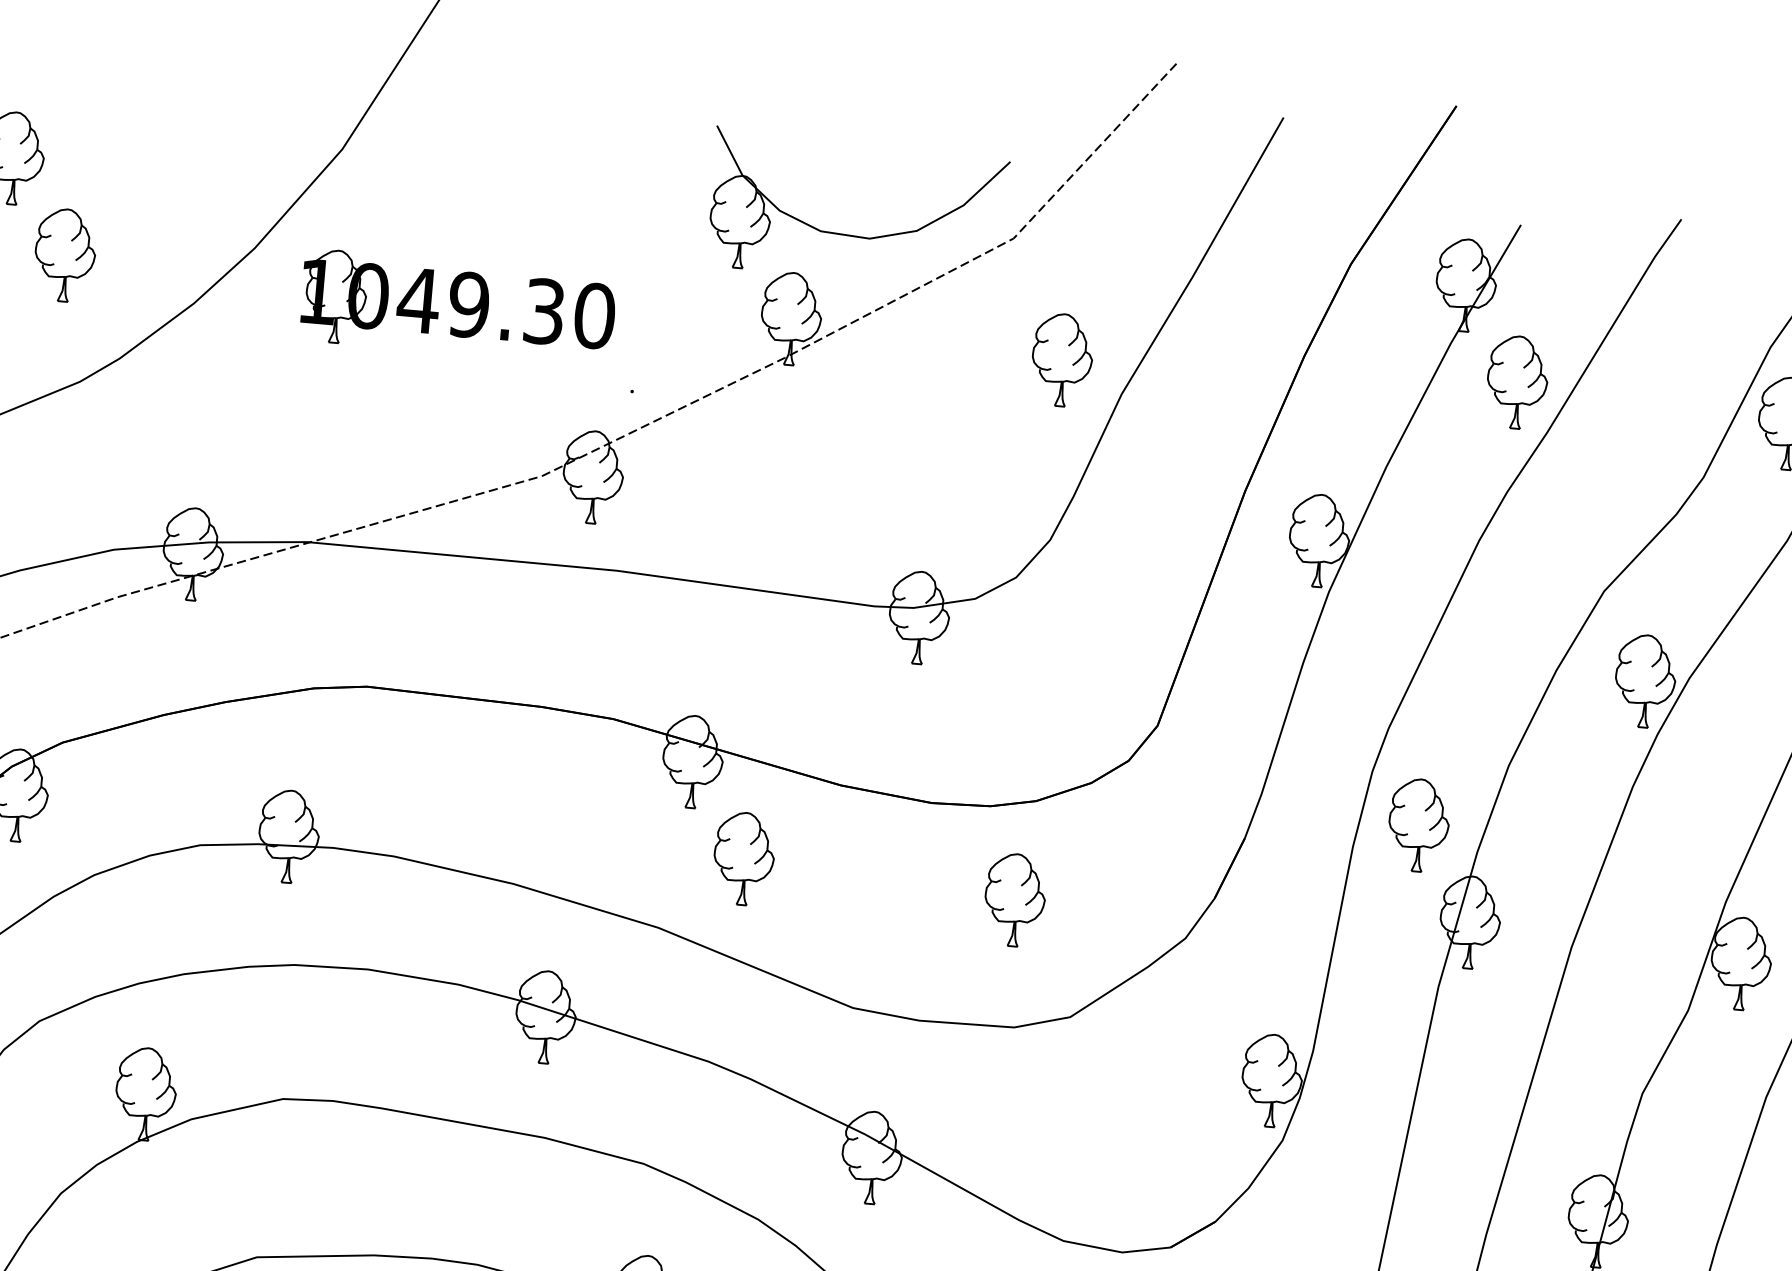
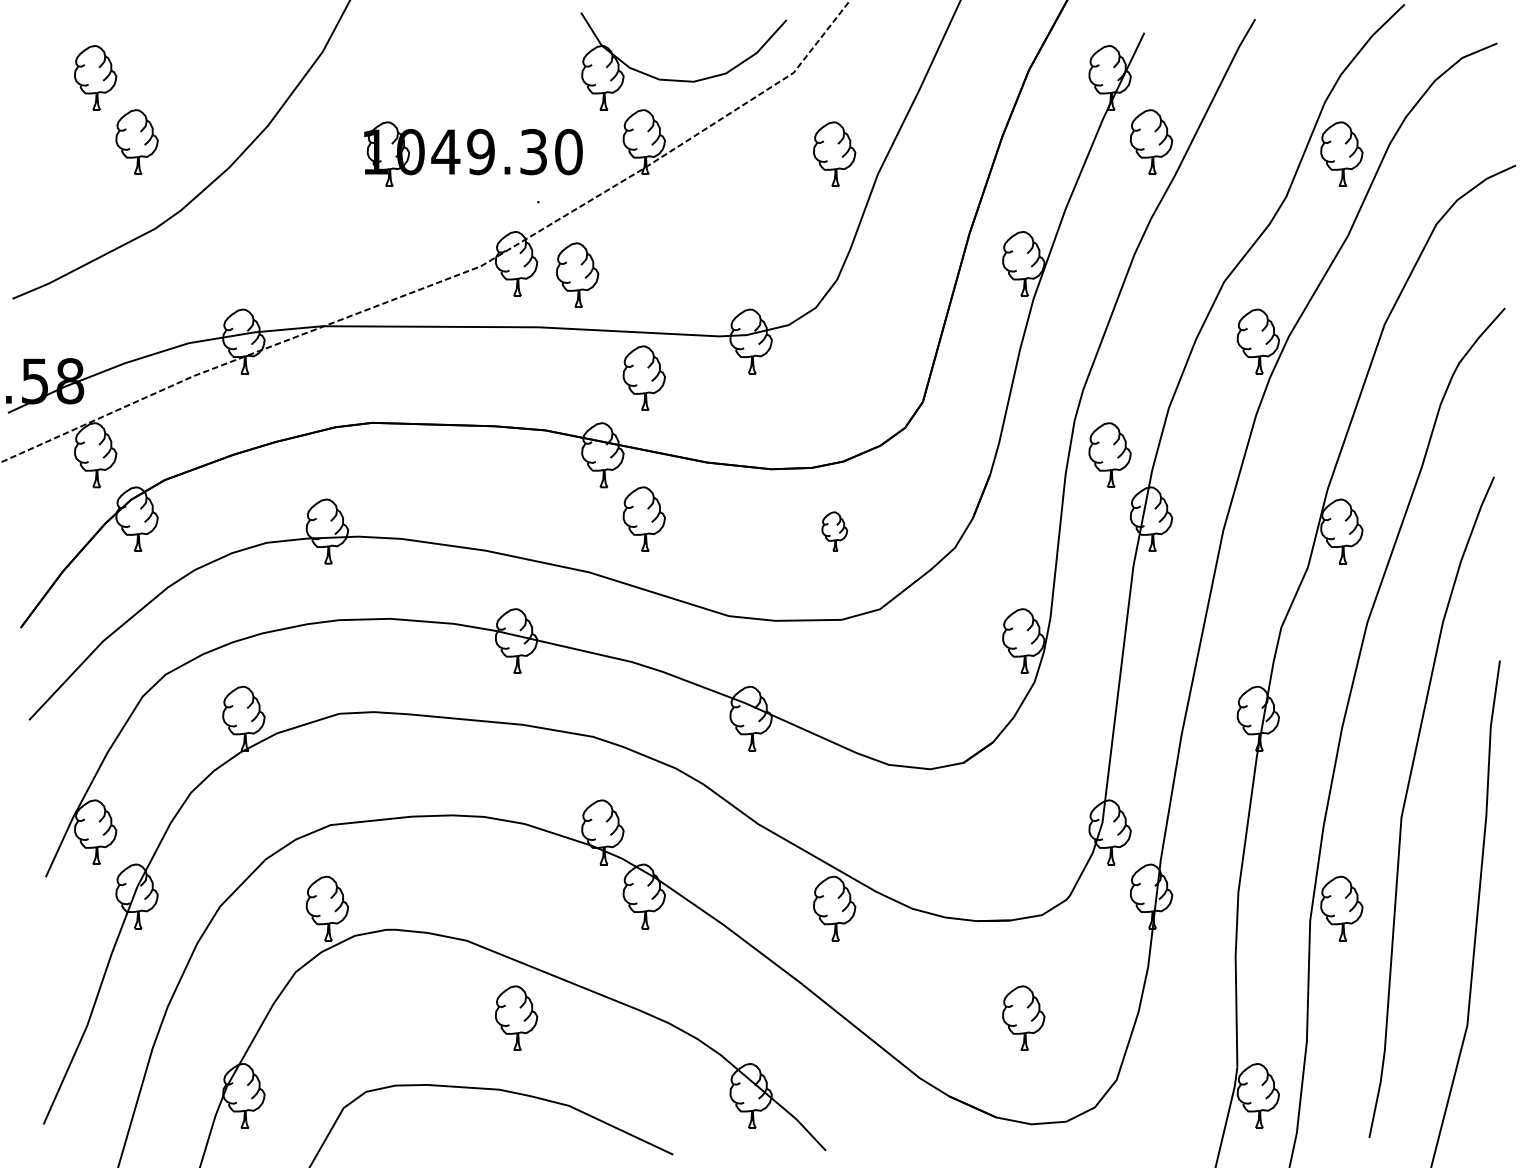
part: (458, 306) -> (473, 153), moved
part: (679, 499) -> (577, 274), added
part: (760, 655) -> (643, 377), added
part: (1014, 900) -> (834, 531), size x0.6

